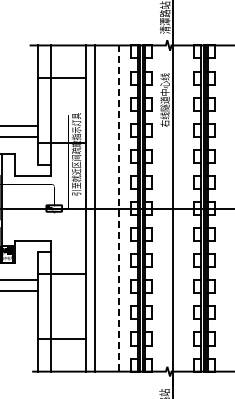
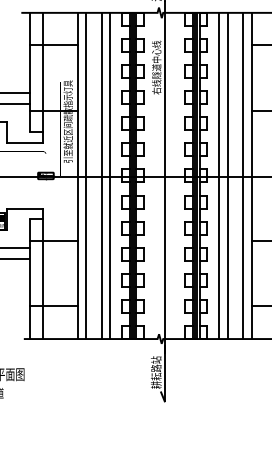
line: (109, 208) -> (101, 175), added
line: (227, 208) -> (219, 175), added
line: (118, 209) -> (110, 176), dashed -> solid

